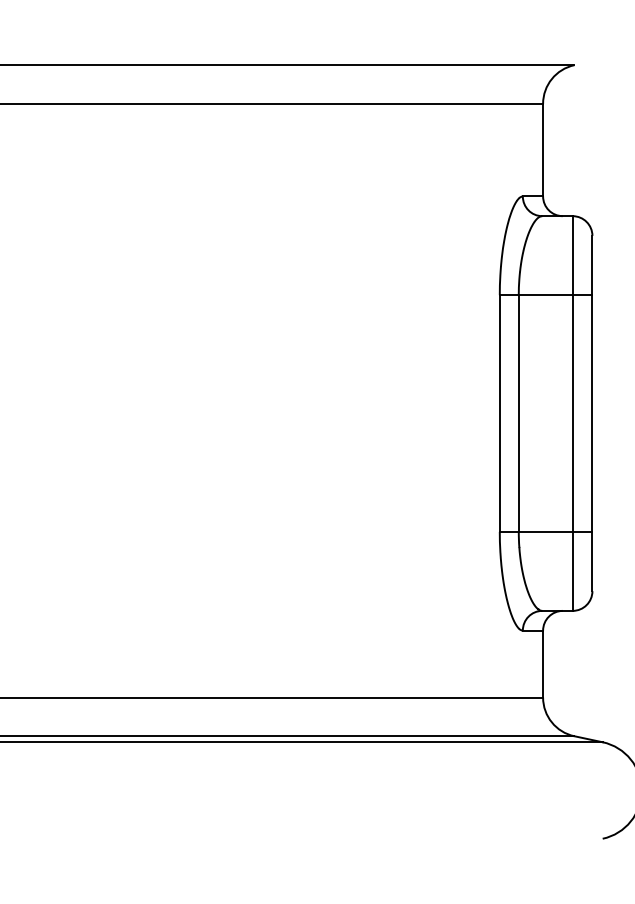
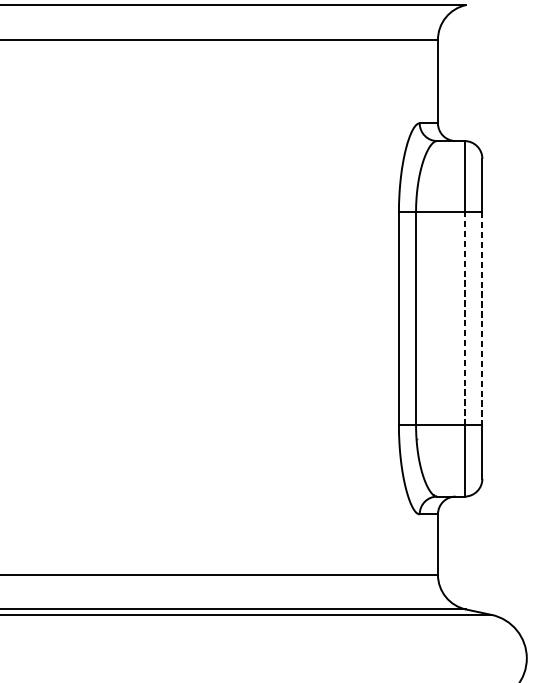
line: (572, 413) -> (464, 318), solid -> dashed
line: (592, 414) -> (482, 319), solid -> dashed

